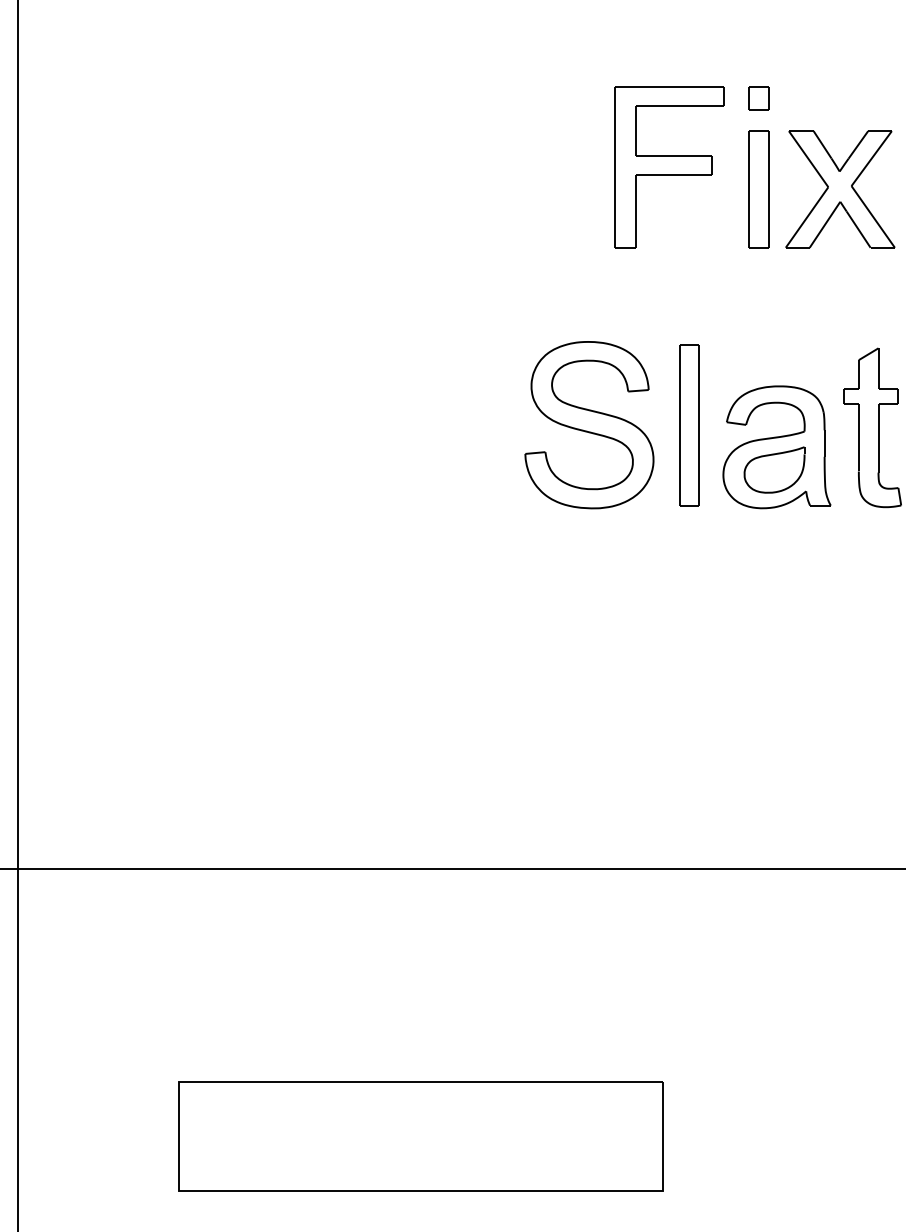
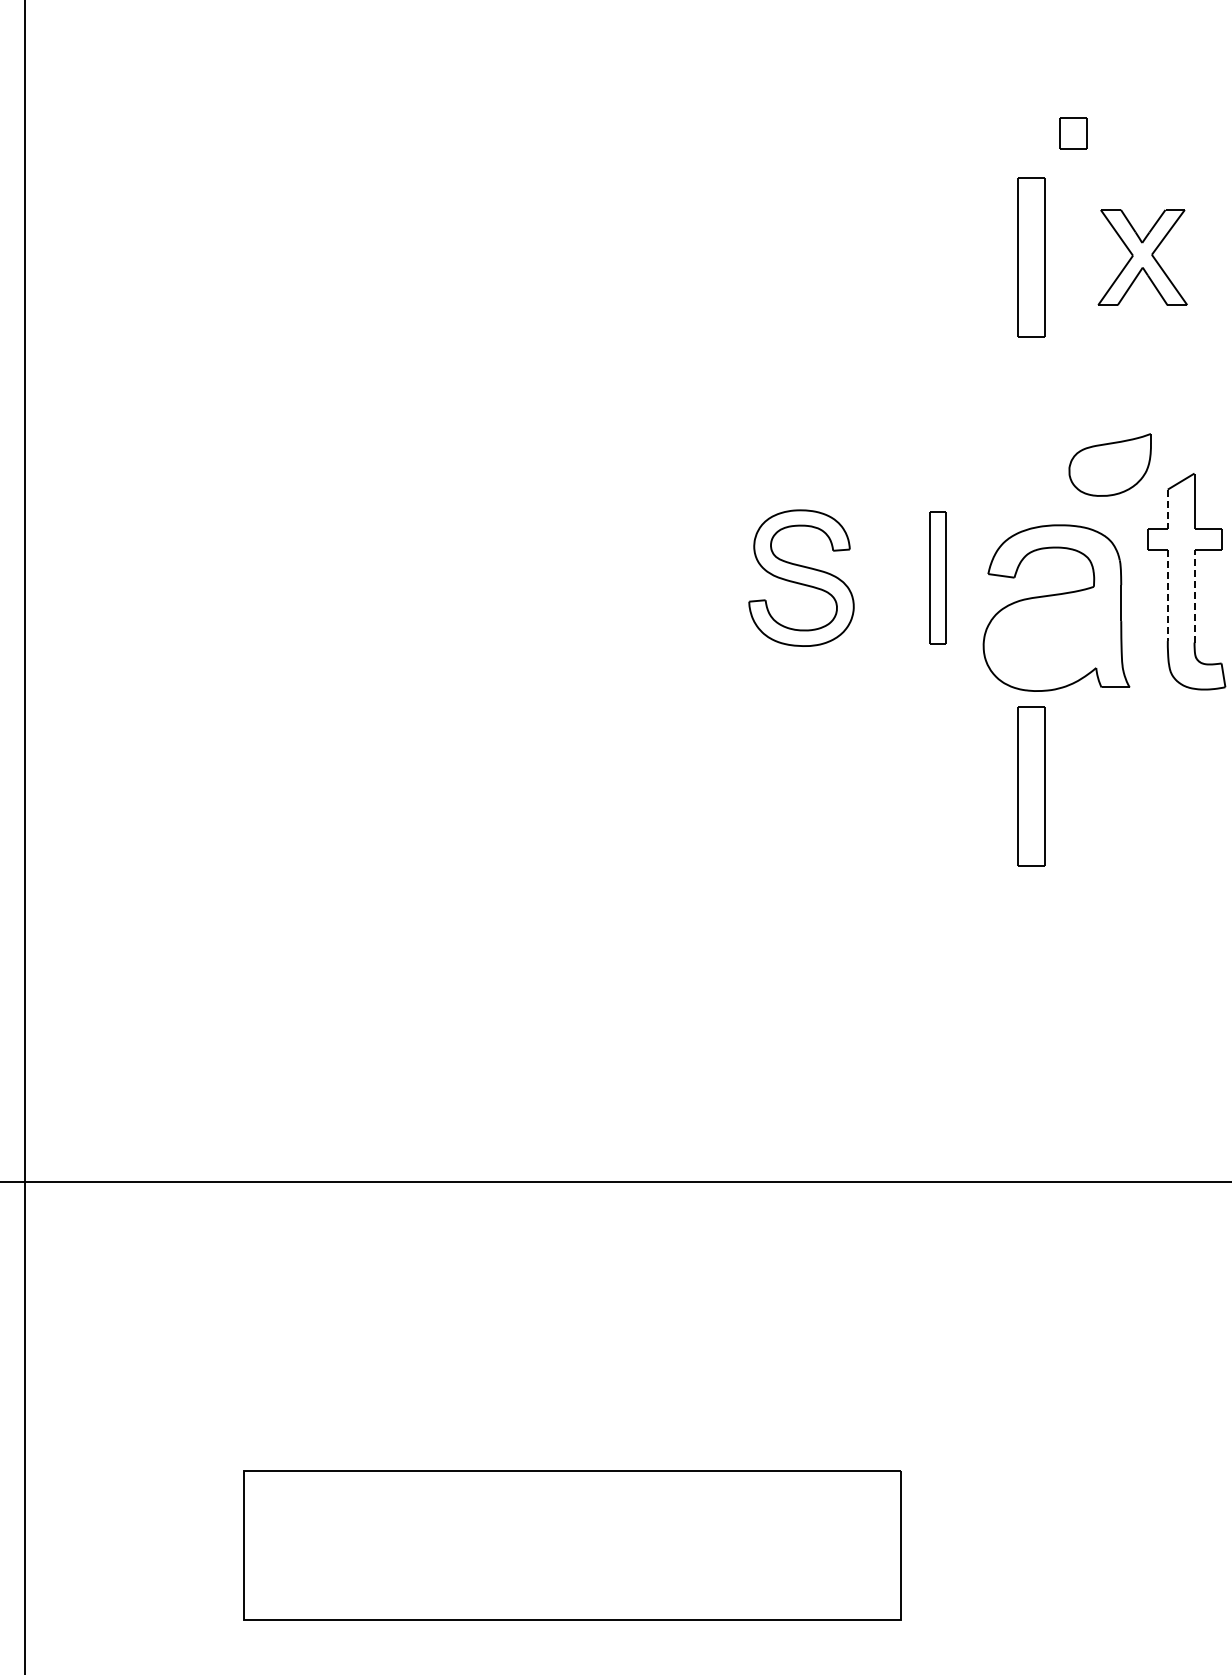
part: (758, 98) -> (1073, 133), moved
part: (668, 167) -> (909, 227), removed
part: (840, 189) -> (1142, 257), size x0.6
line: (858, 374) -> (1167, 509), solid -> dashed
part: (689, 424) -> (937, 577), size x0.6
part: (589, 425) -> (801, 578), size x0.6
line: (858, 438) -> (1167, 595), solid -> dashed
line: (878, 438) -> (1194, 595), solid -> dashed
part: (774, 469) -> (1109, 464), moved
part: (758, 578) -> (1031, 786), added

